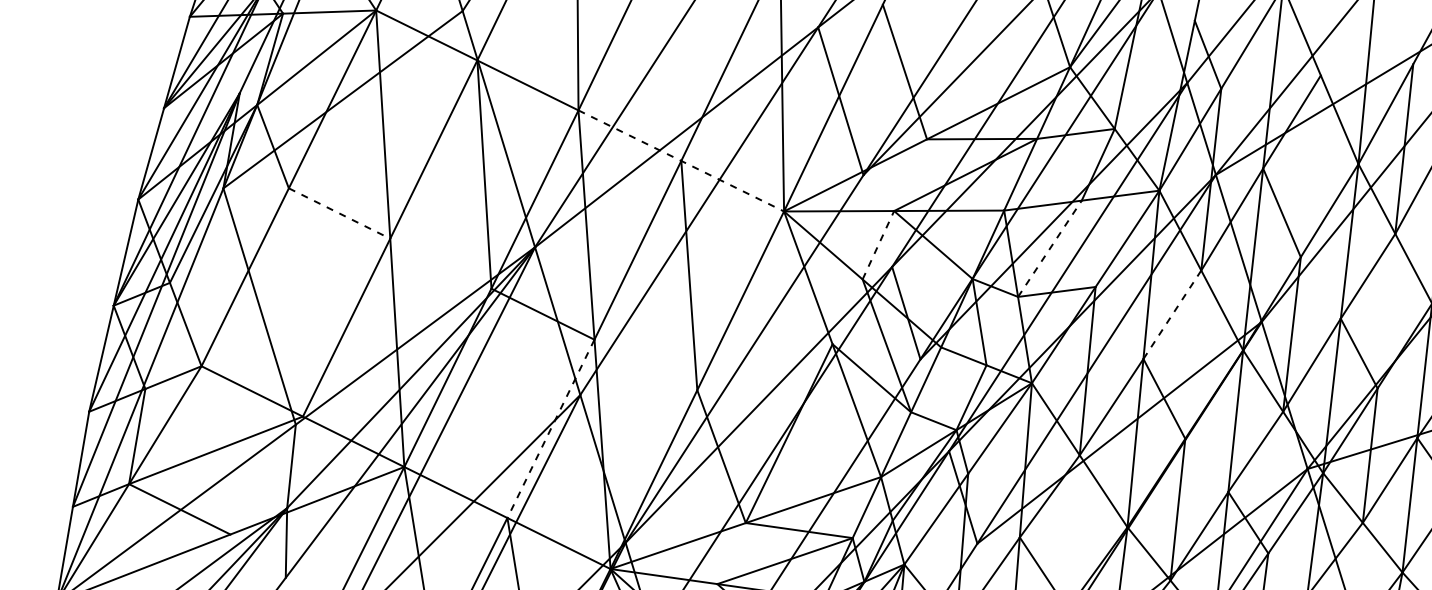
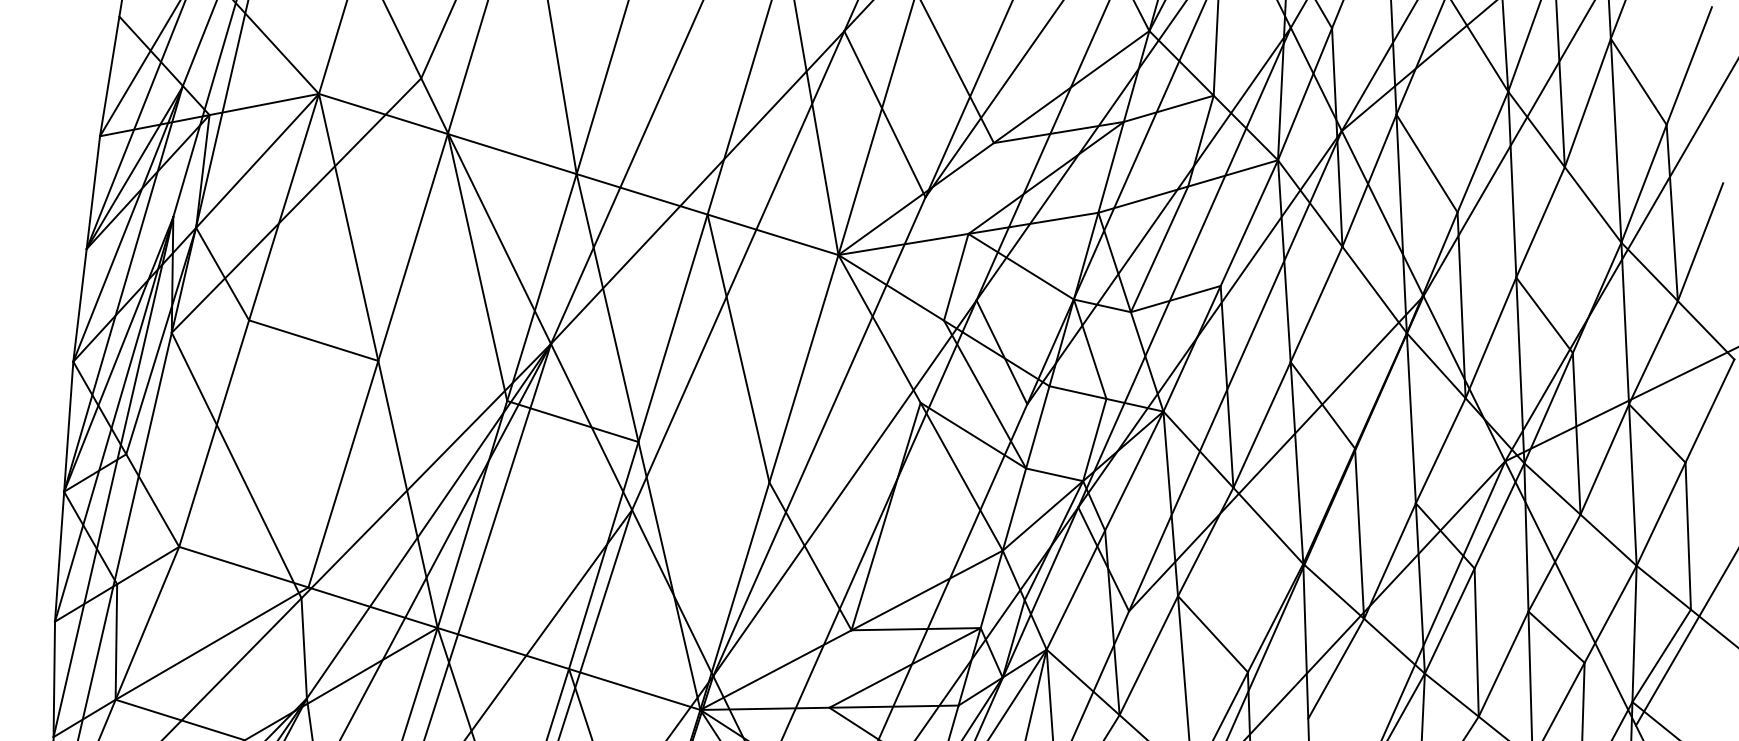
line: (681, 160) -> (707, 214), dashed -> solid
line: (339, 213) -> (313, 340), dashed -> solid
line: (878, 244) -> (956, 276), dashed -> solid
line: (1050, 248) -> (1159, 248), dashed -> solid
line: (1172, 314) -> (1316, 303), dashed -> solid
line: (550, 428) -> (603, 555), dashed -> solid

